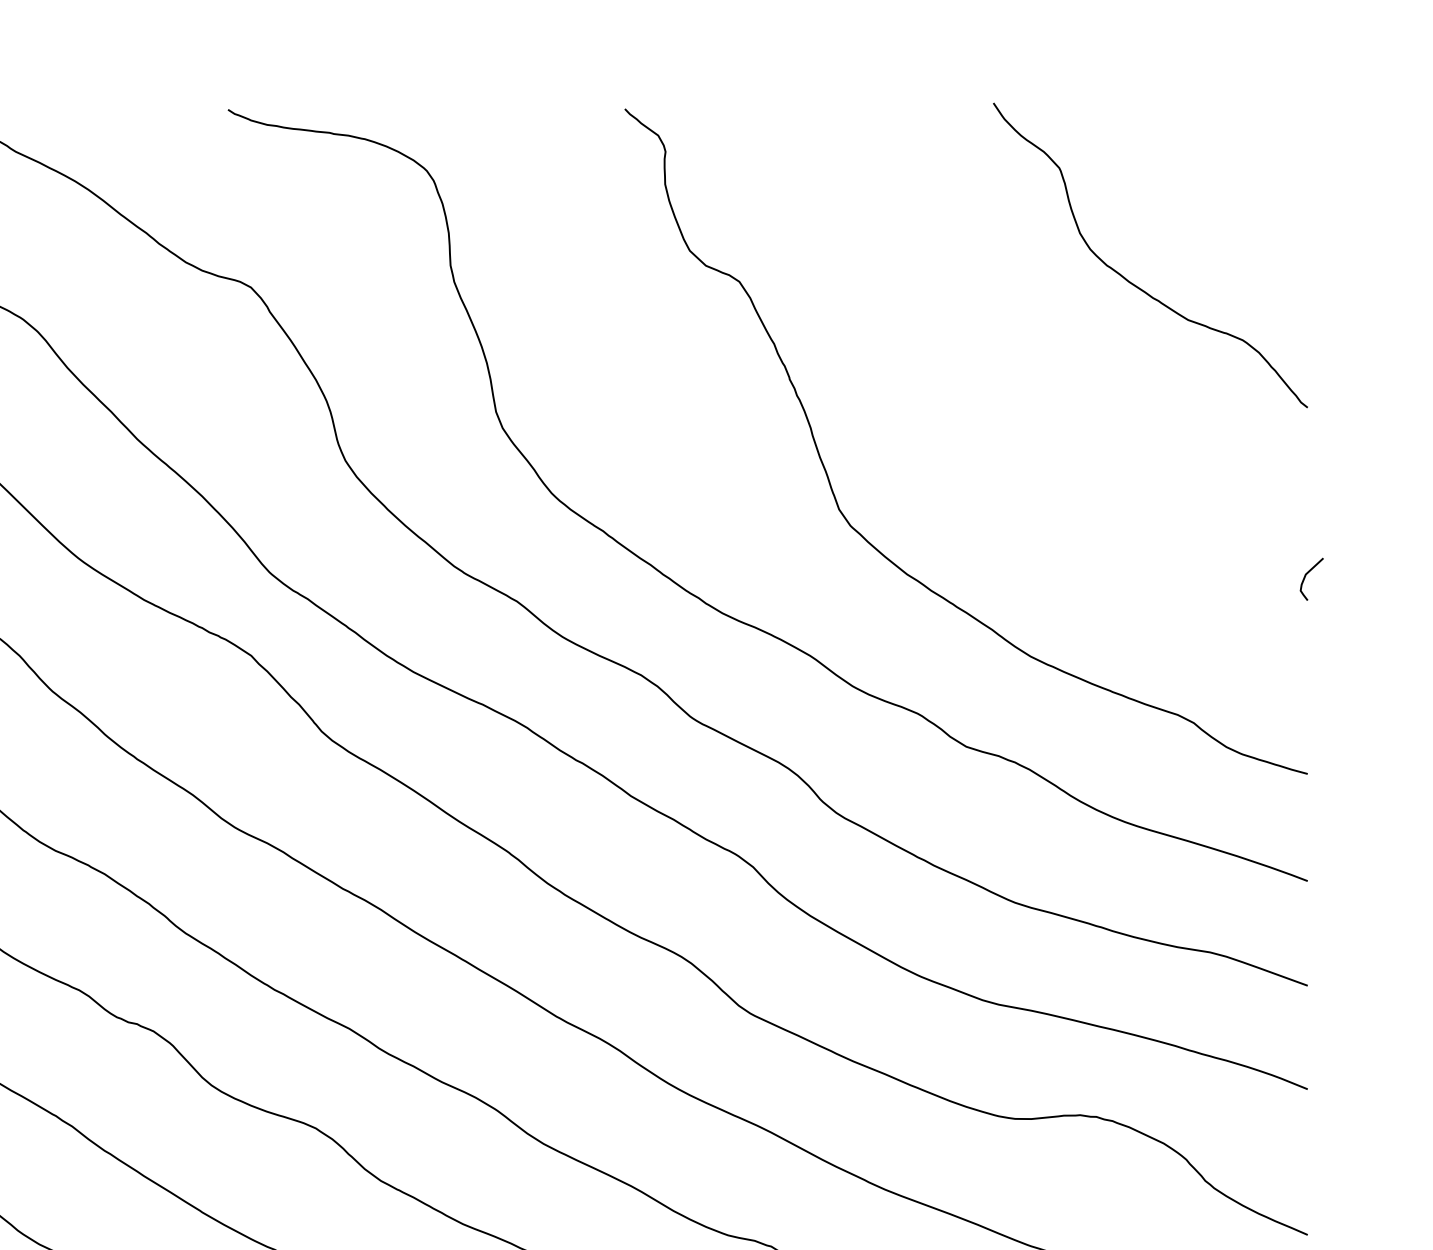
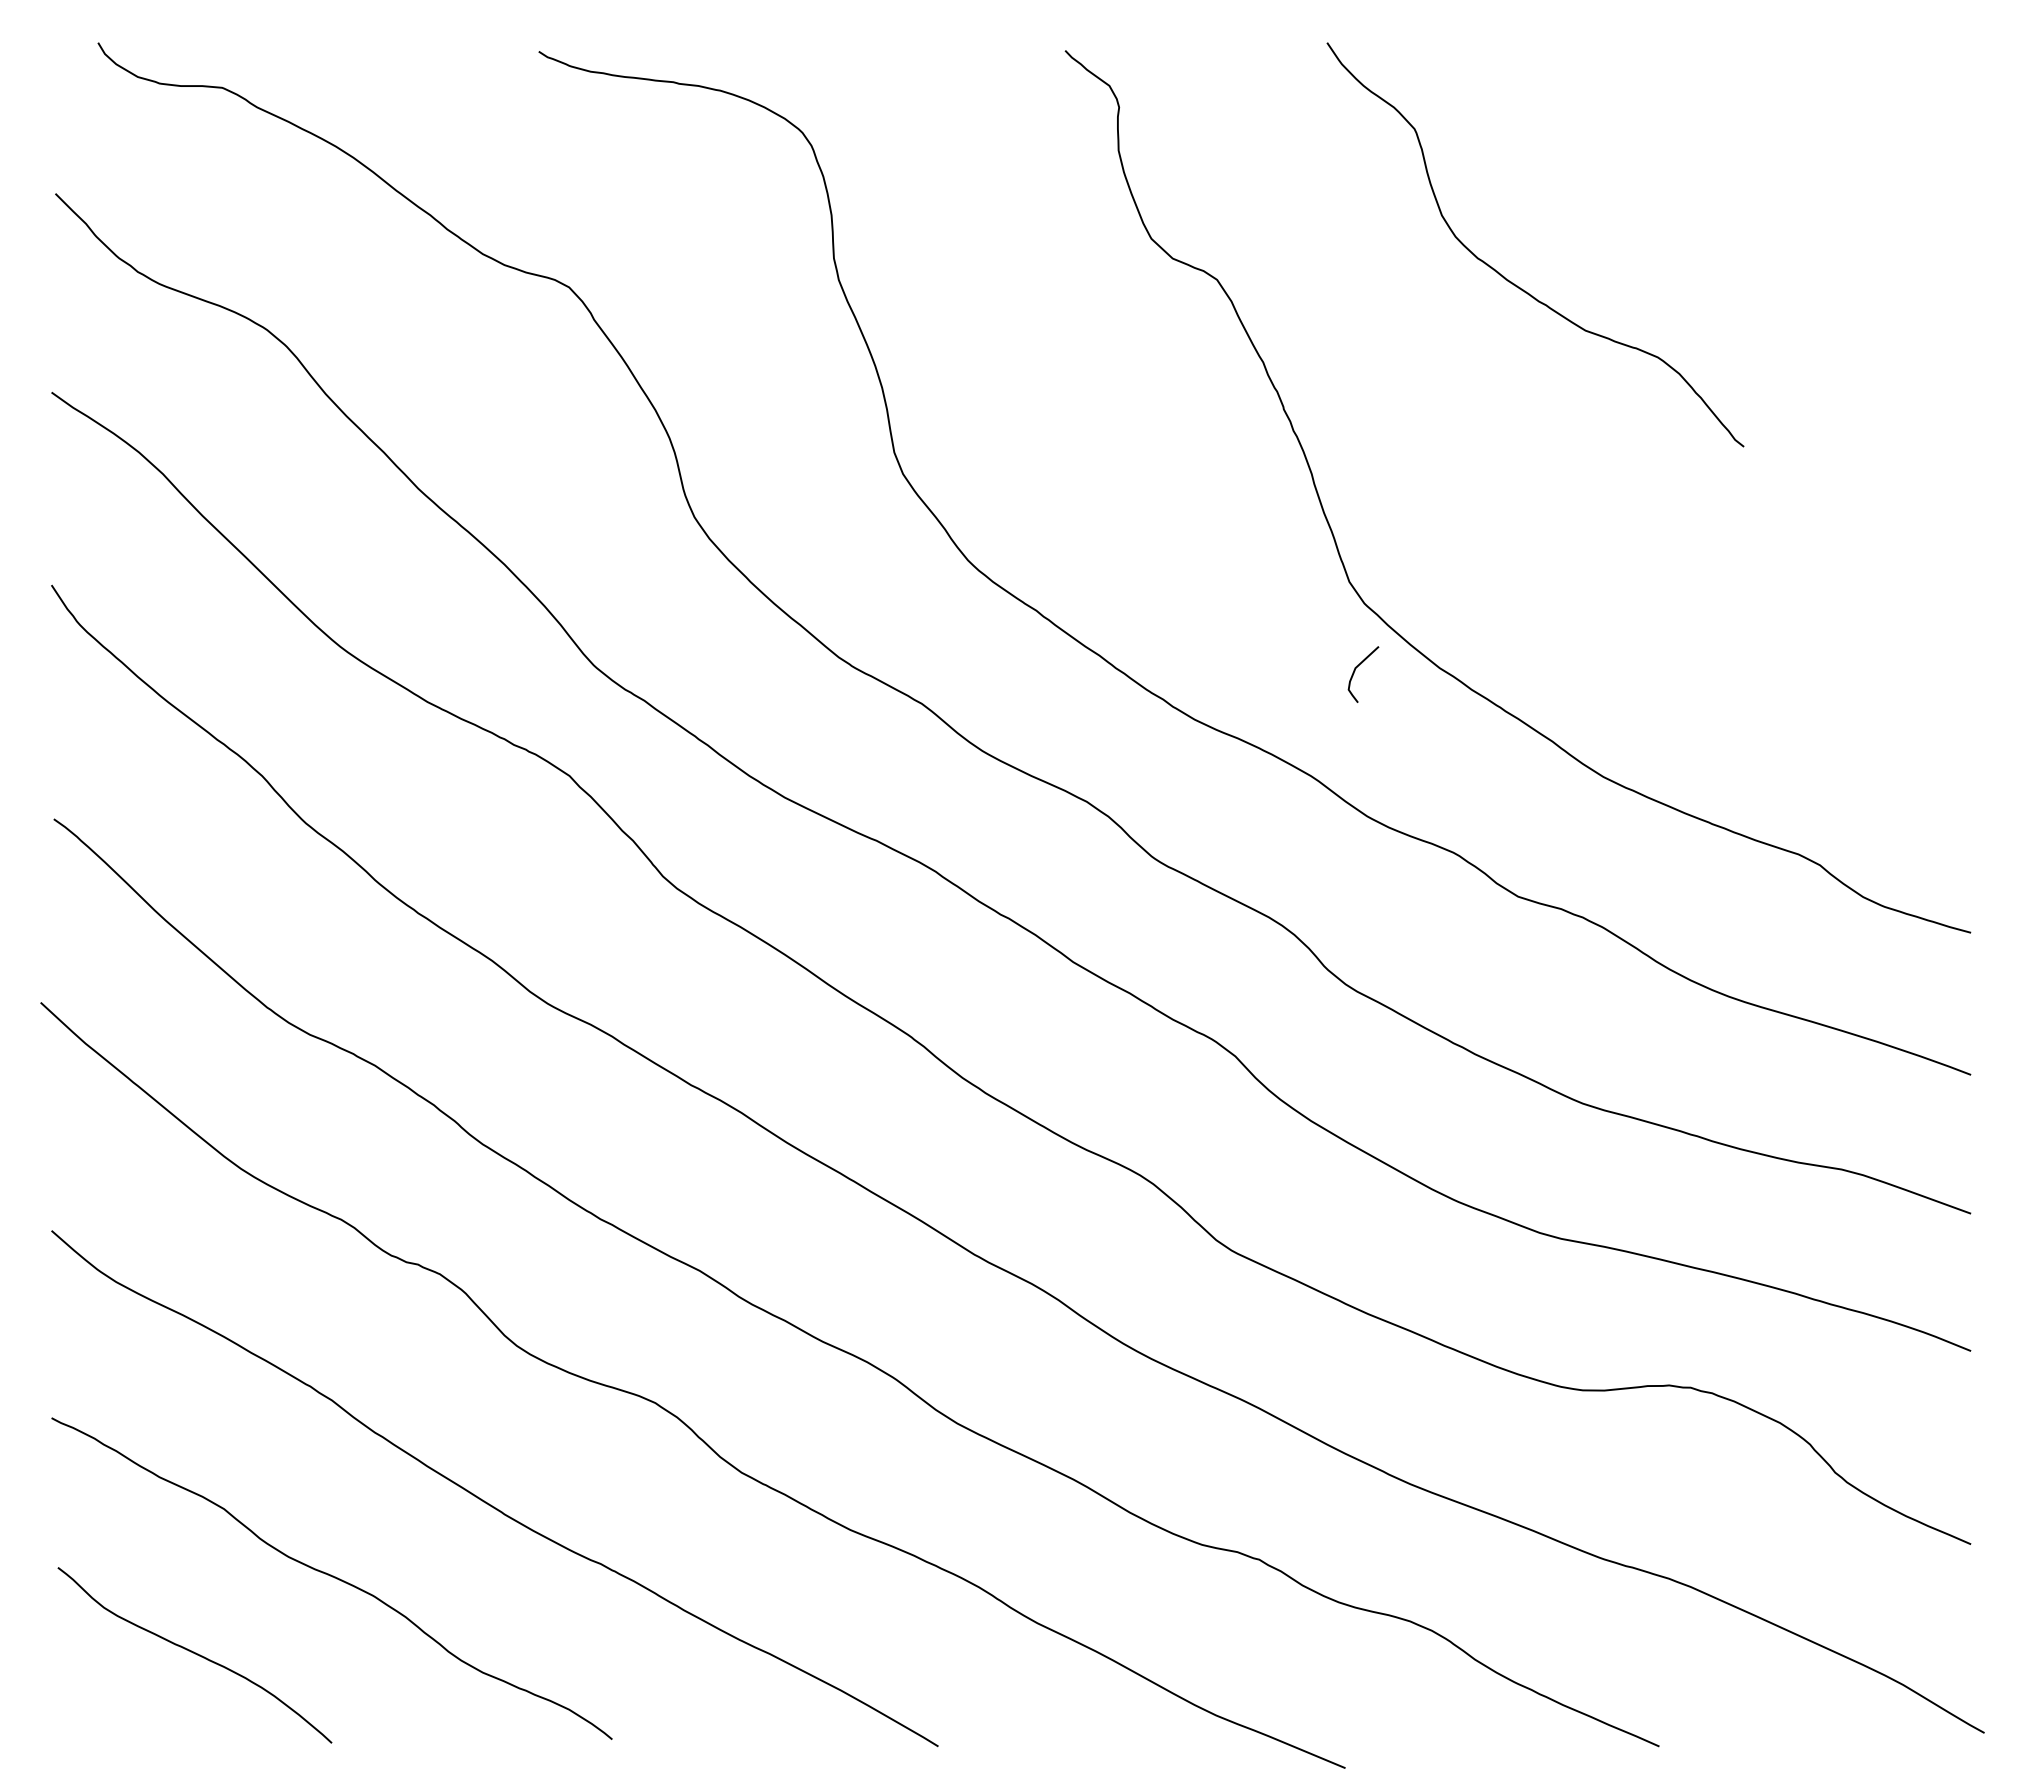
curve: (1132, 283) -> (1511, 281), moved
curve: (1305, 577) -> (1355, 671), moved

